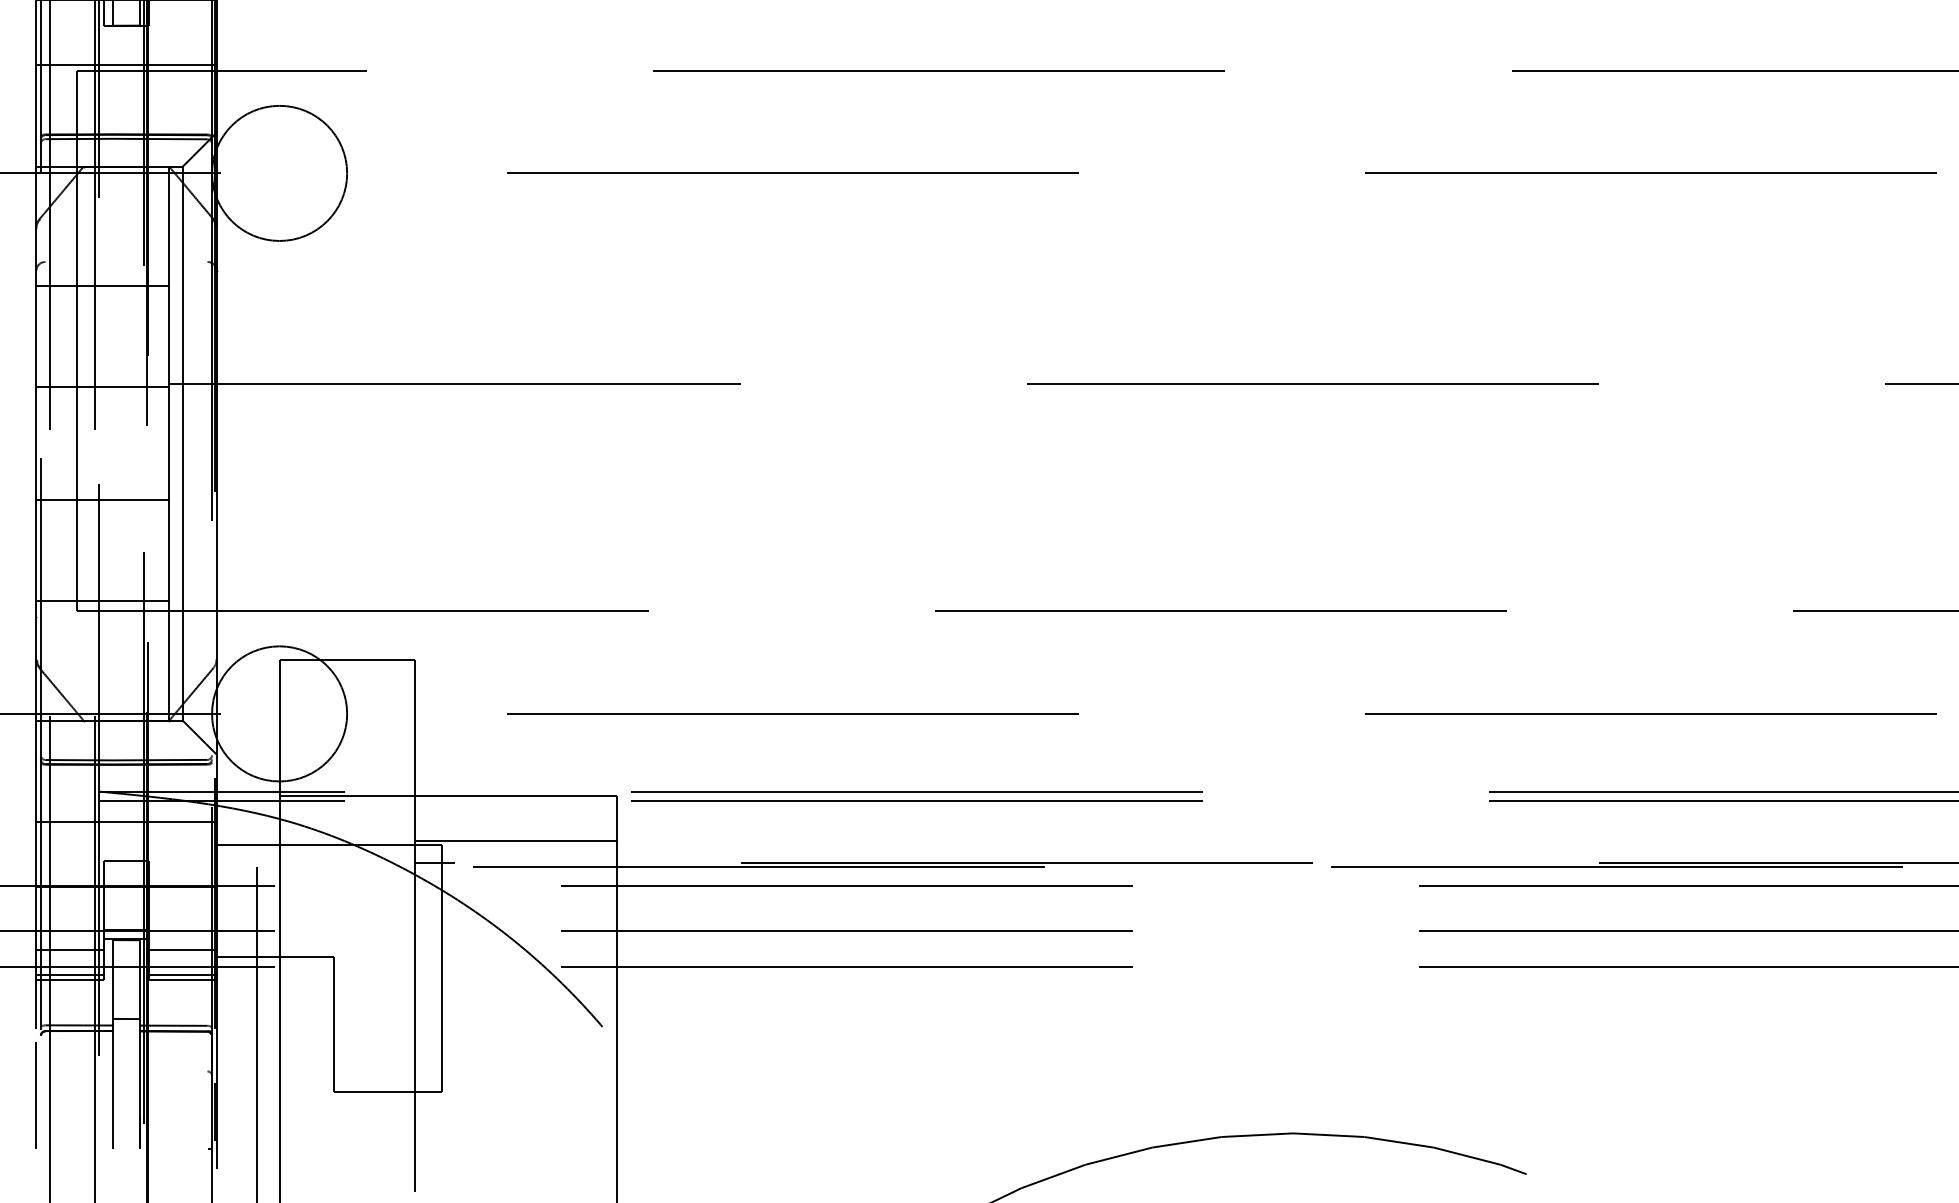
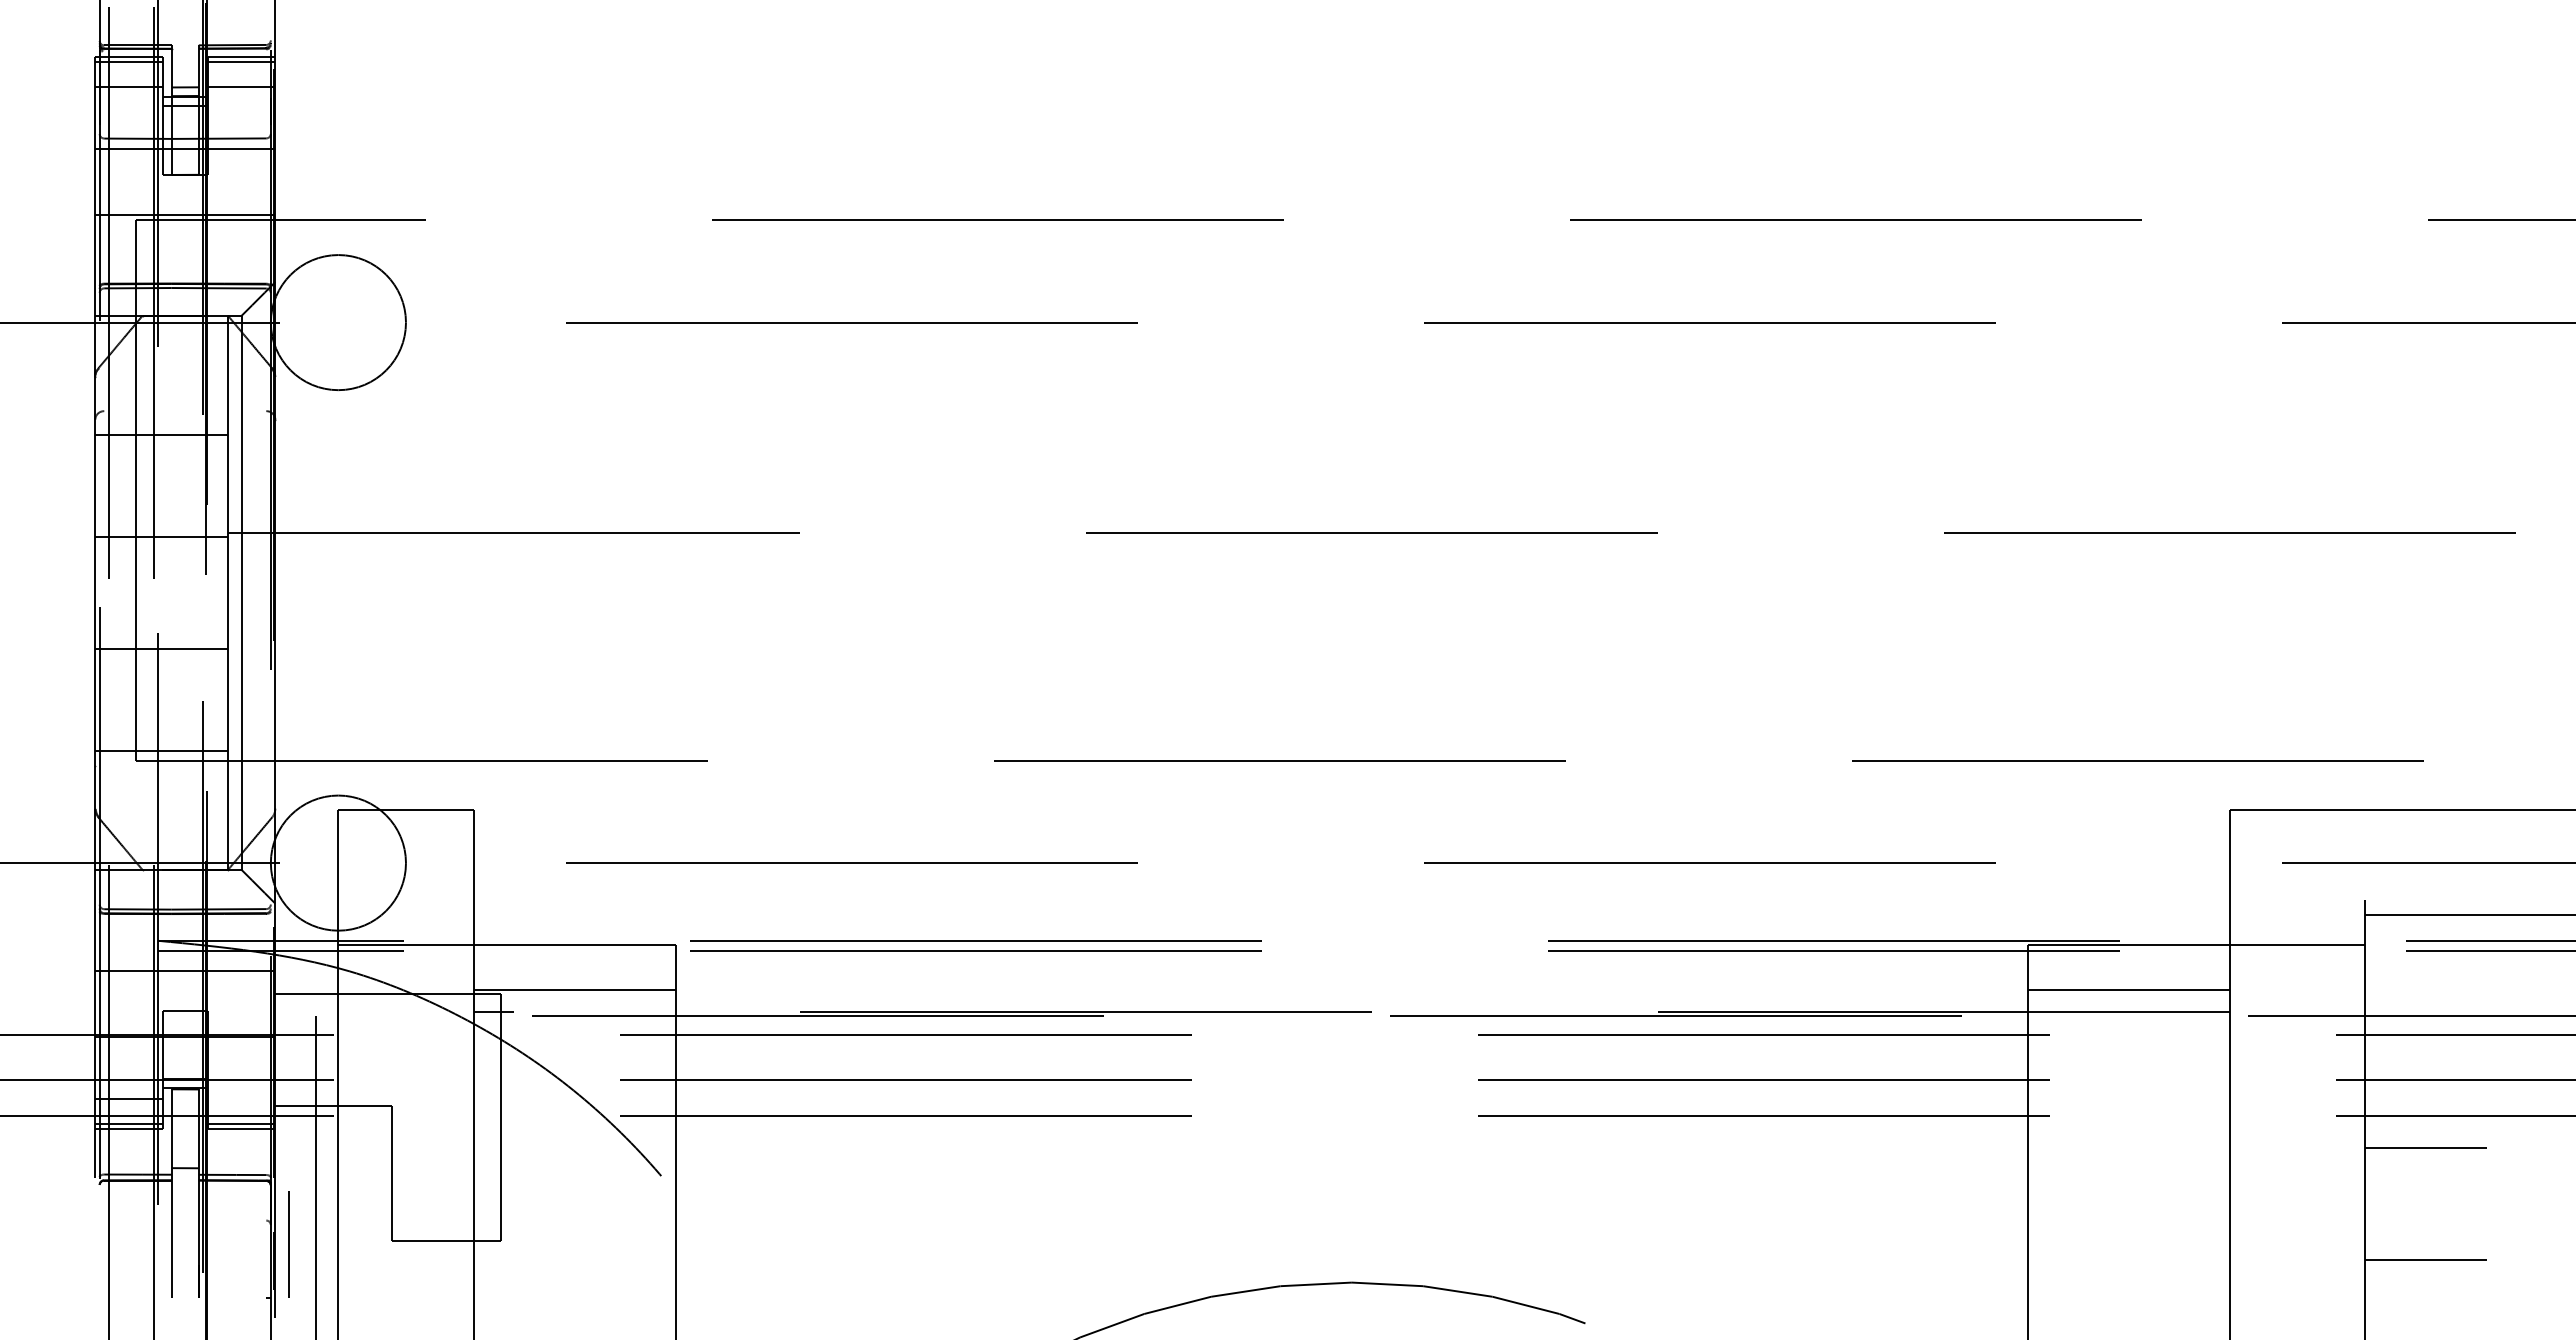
line: (182, 949) -> (241, 1098), removed
line: (35, 1095) -> (288, 1244), moved

